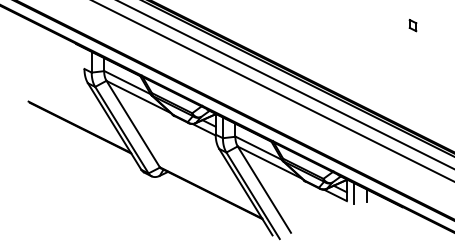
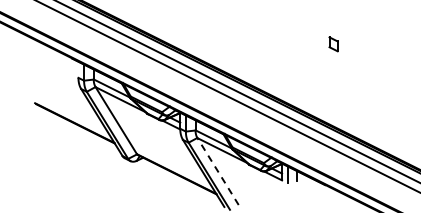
part: (411, 24) -> (332, 43), size x1.6
line: (263, 189) -> (217, 171), solid -> dashed

